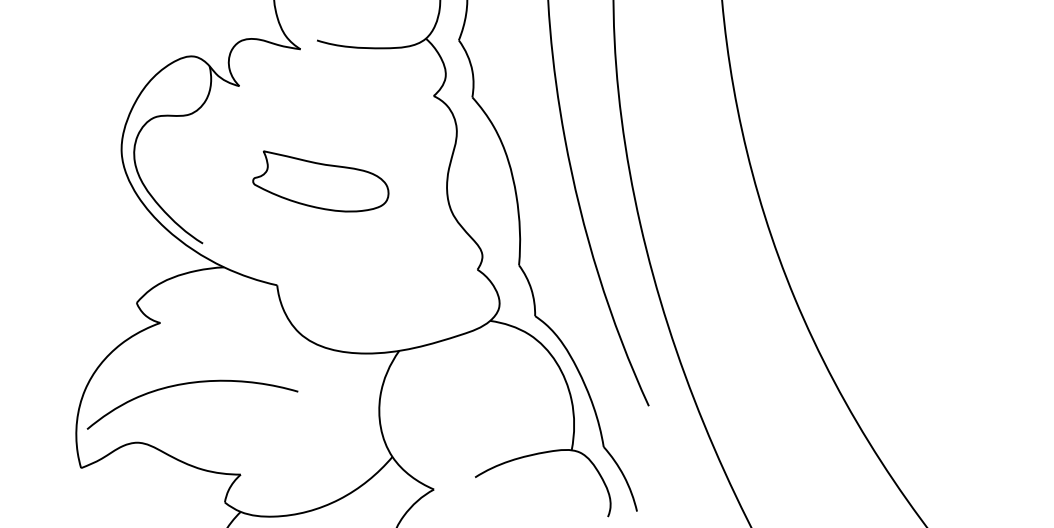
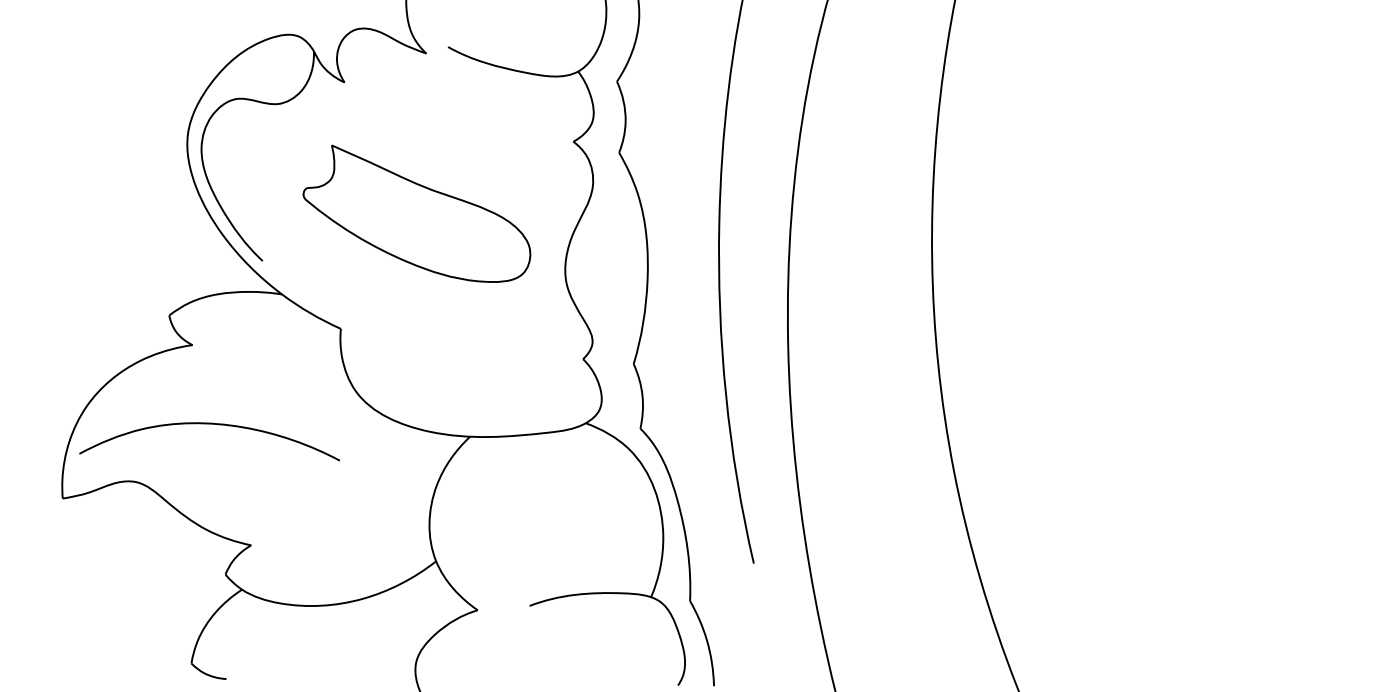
part: (319, 179) -> (416, 213), size x1.43

